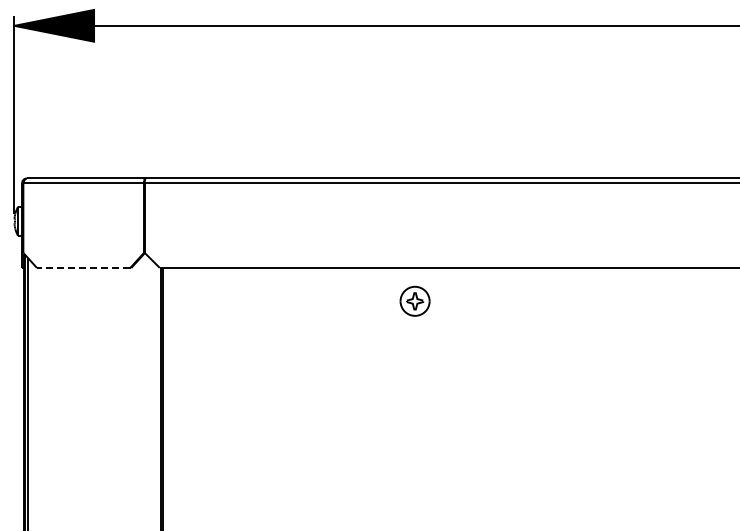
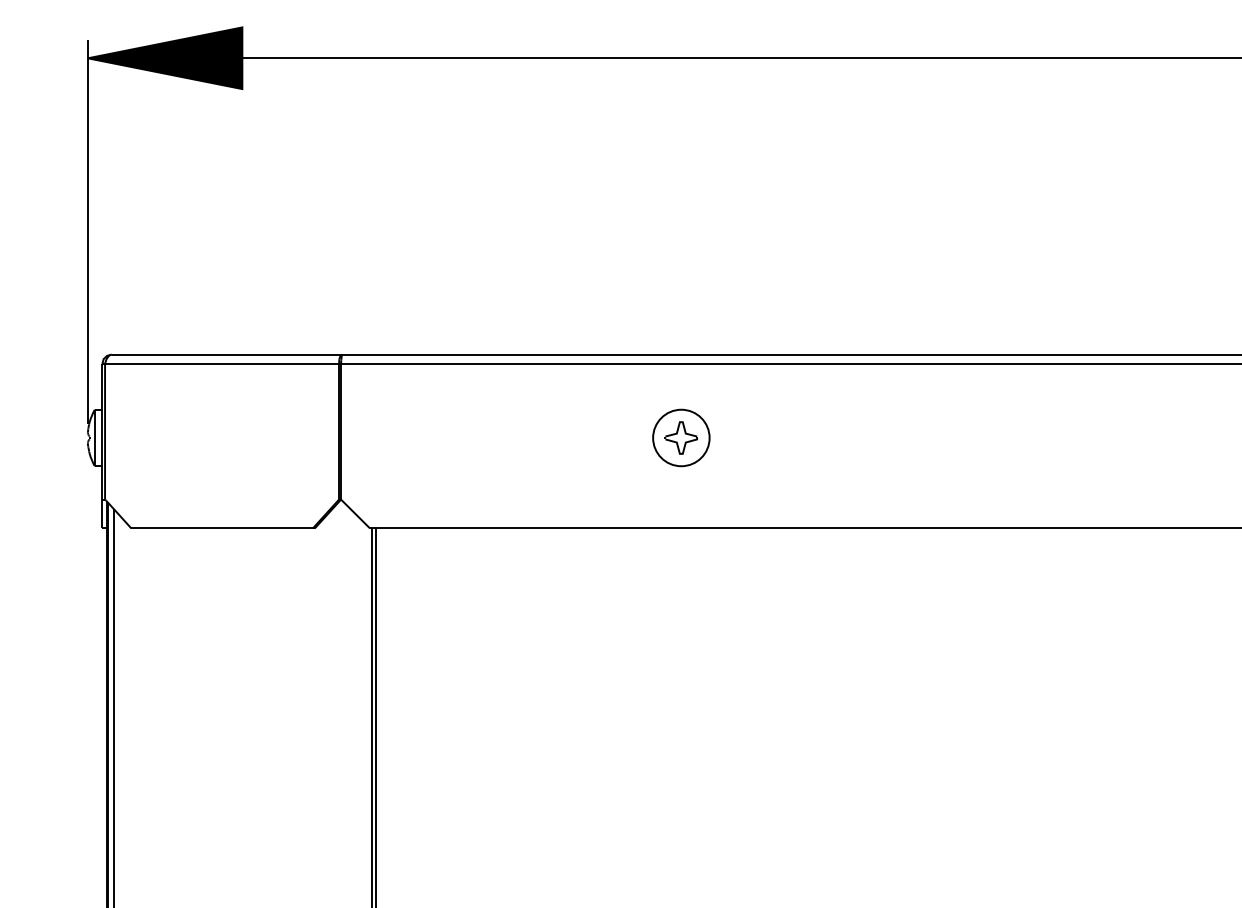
line: (83, 267) -> (221, 527), dashed -> solid
part: (414, 300) -> (680, 436), moved

